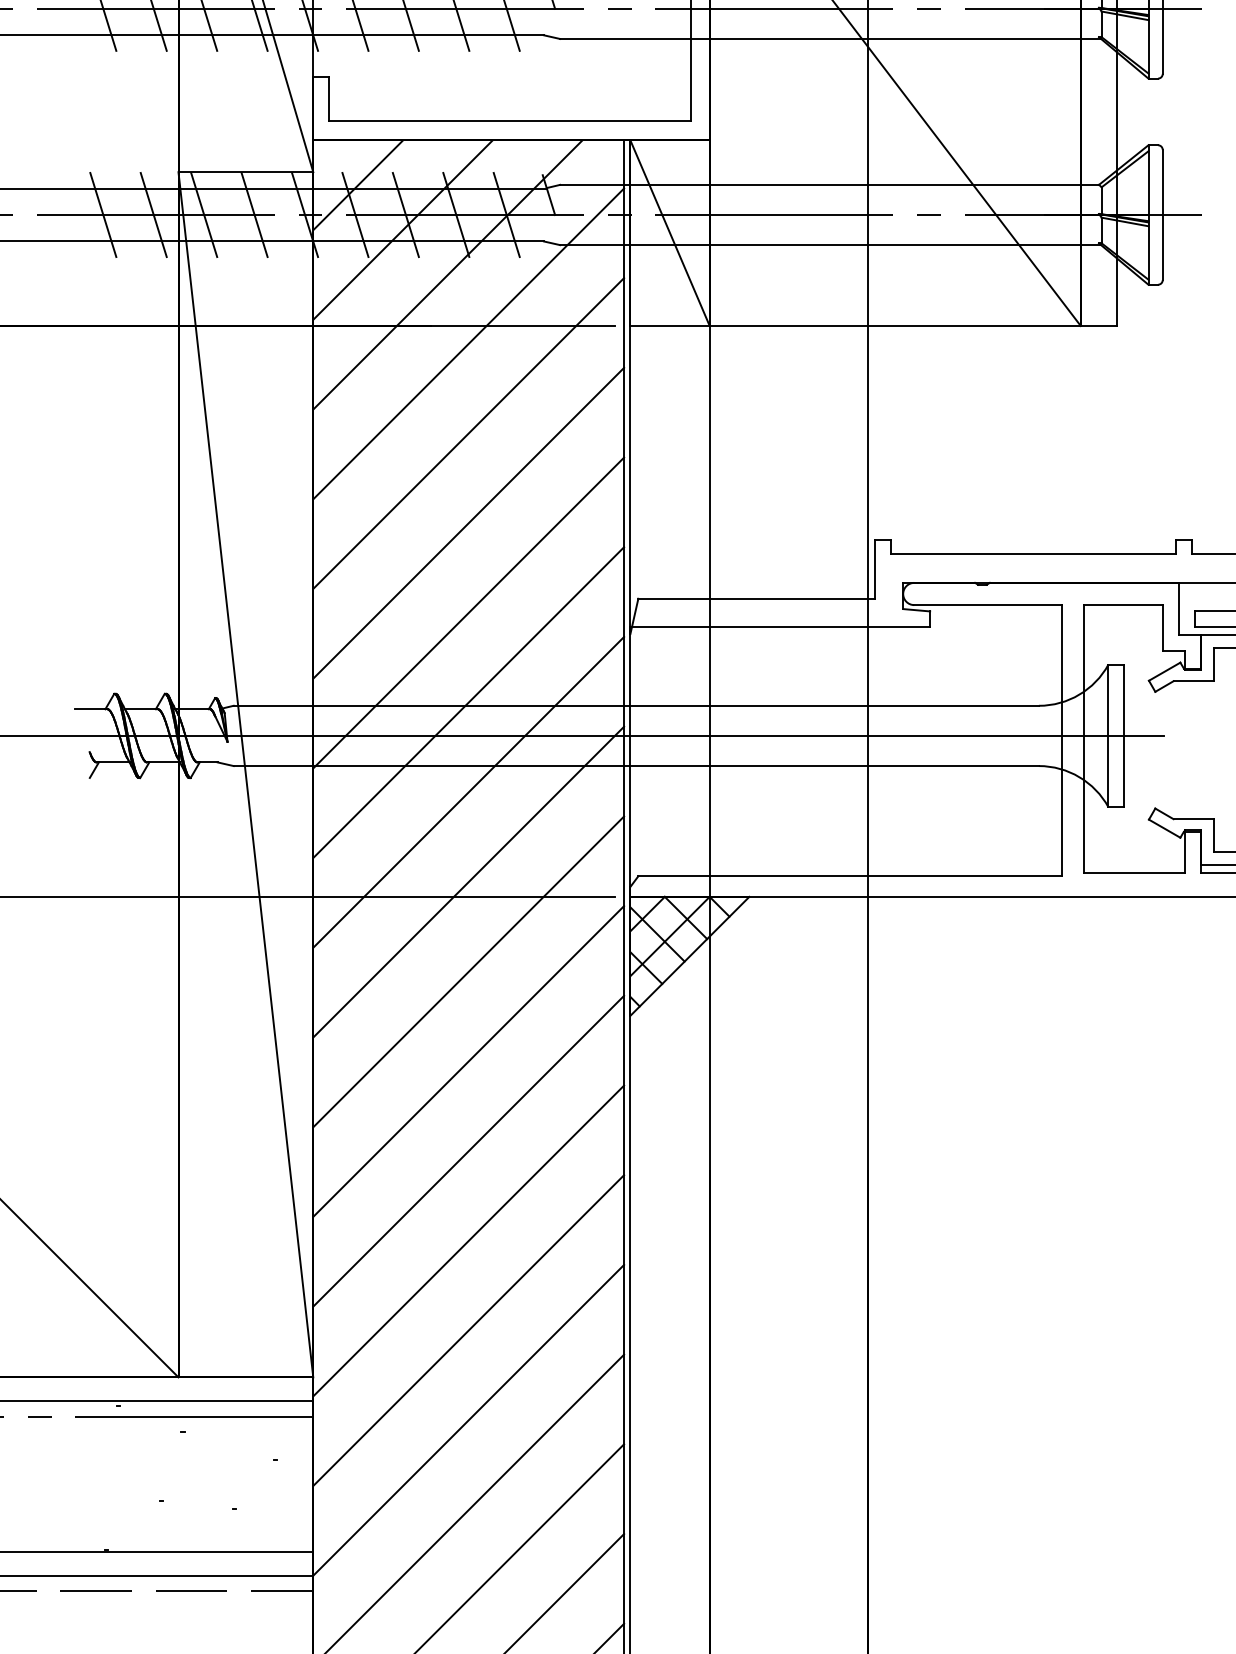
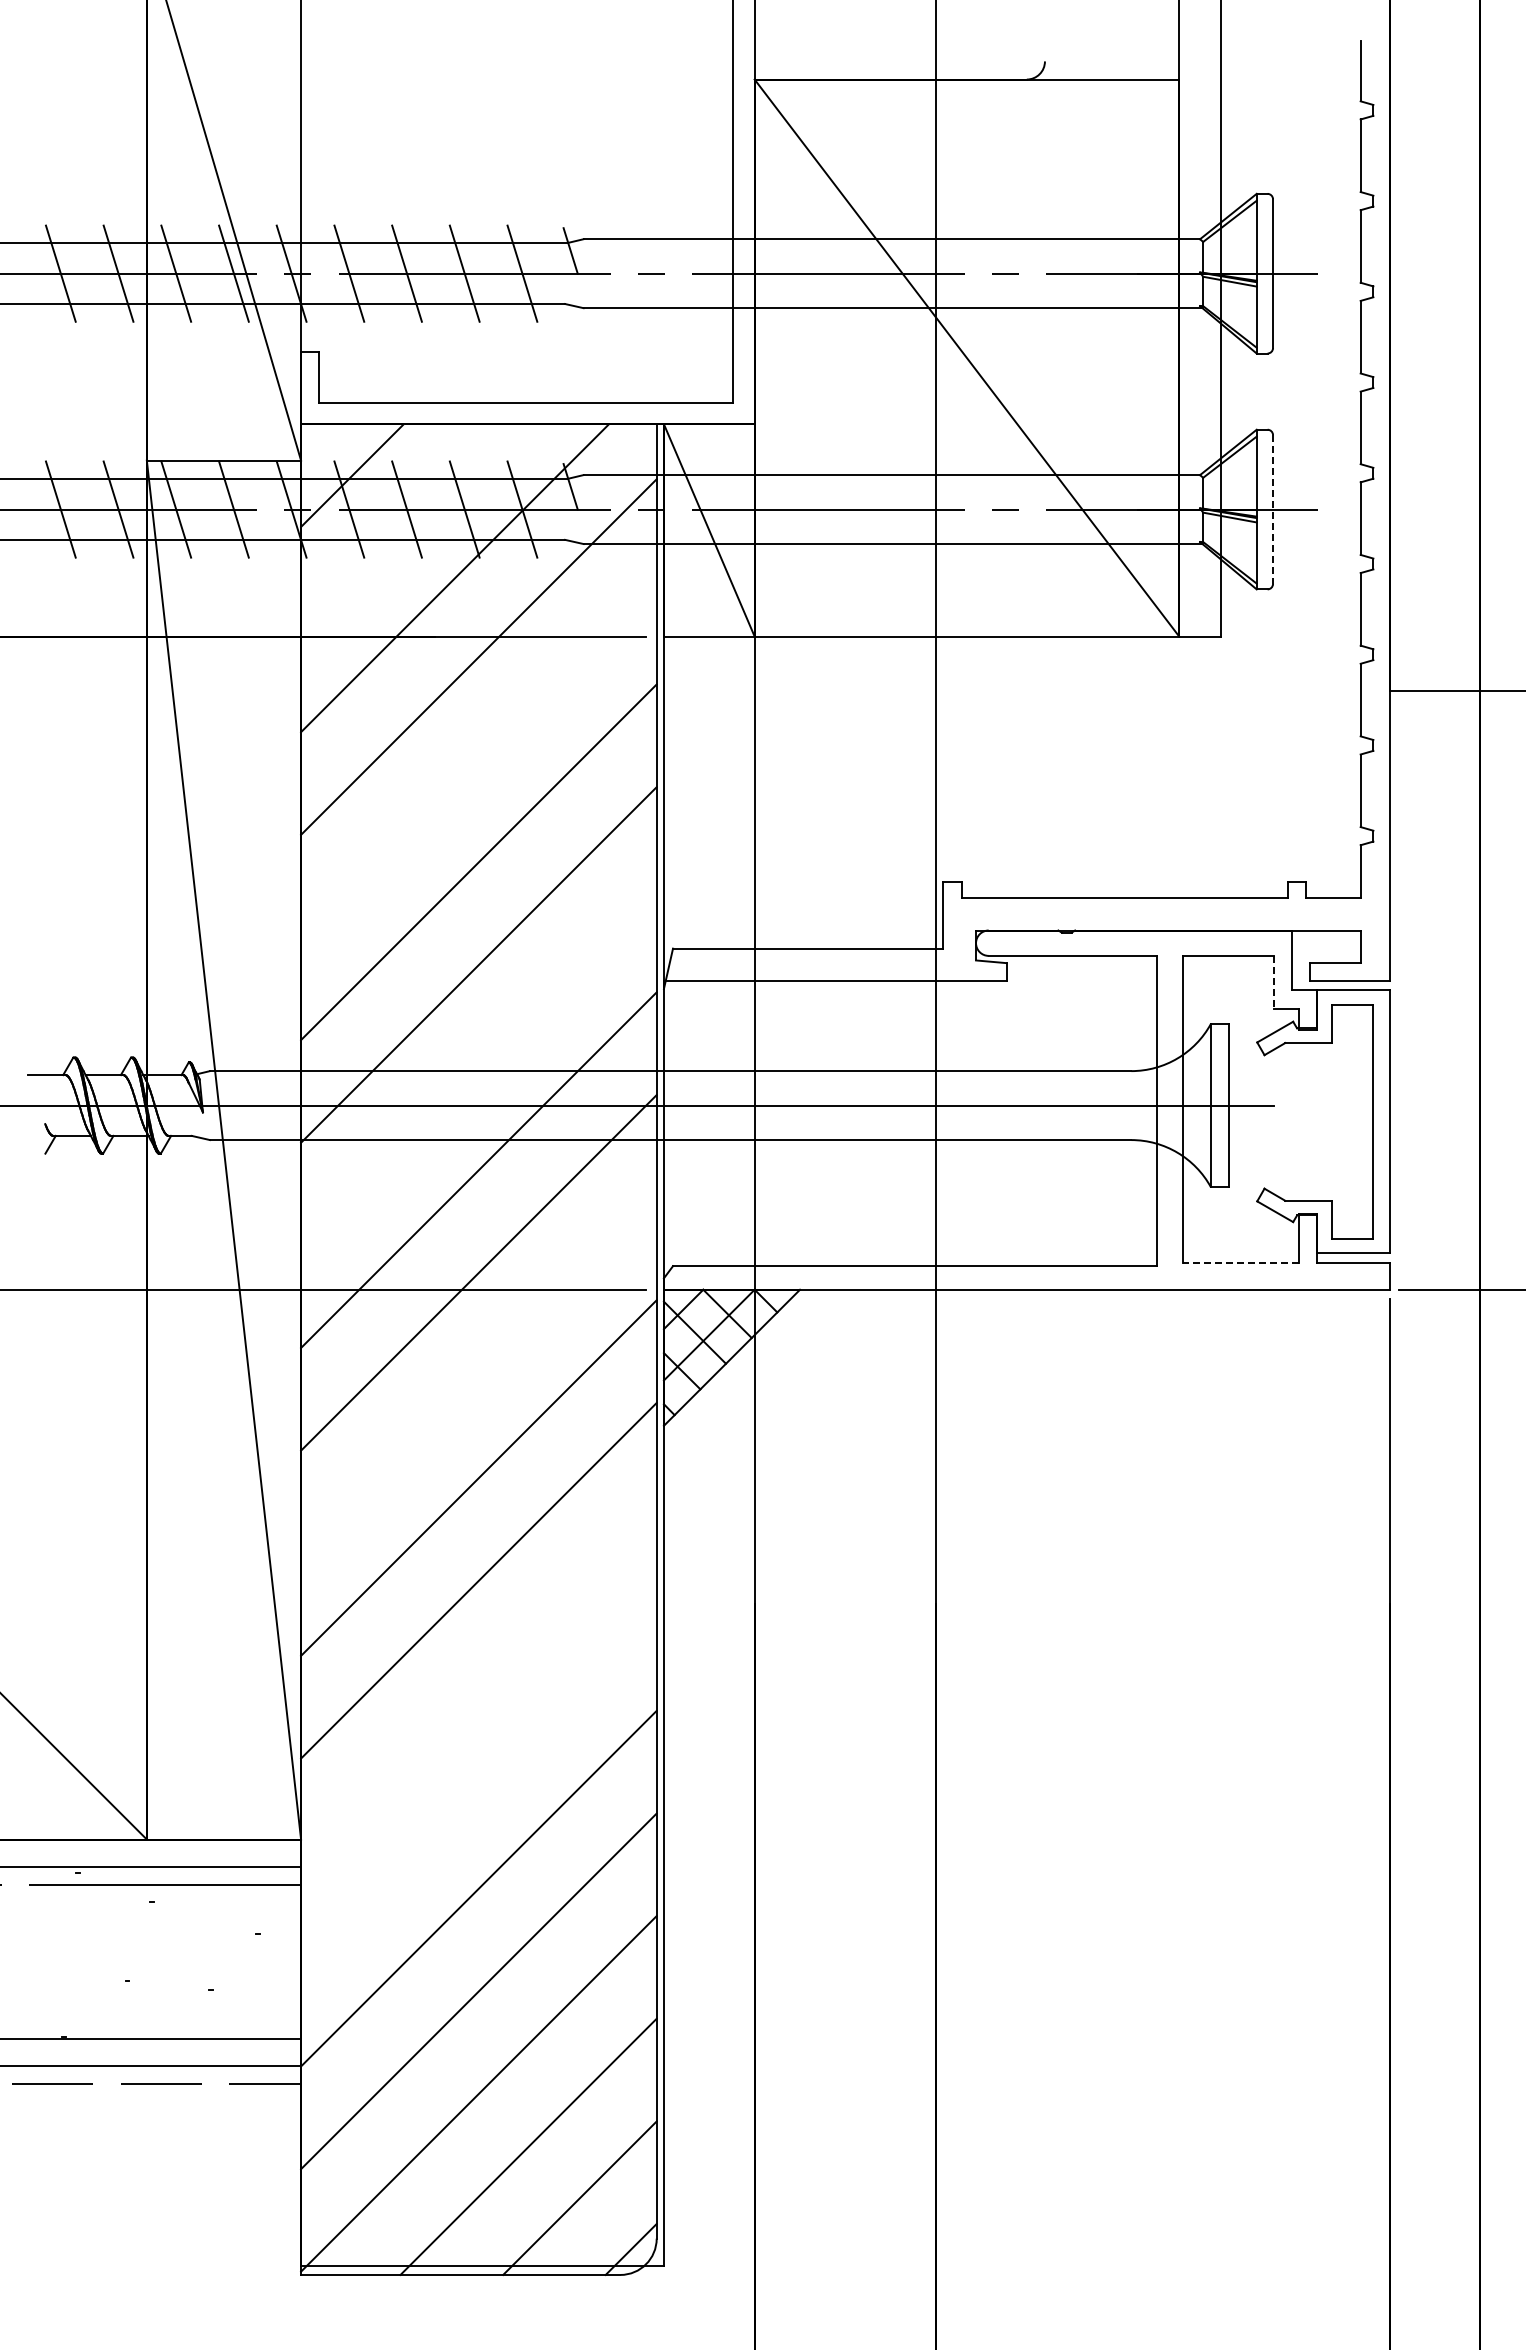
line: (1163, 215) -> (1273, 510), solid -> dashed
line: (402, 229) -> (403, 526), removed
line: (468, 433) -> (478, 759), removed
line: (1163, 628) -> (1273, 982), solid -> dashed
line: (468, 702) -> (478, 1067), removed
line: (1134, 873) -> (1240, 1262), solid -> dashed
line: (468, 971) -> (478, 1375), removed
line: (468, 1241) -> (478, 1683), removed
line: (468, 1330) -> (478, 1785), removed

